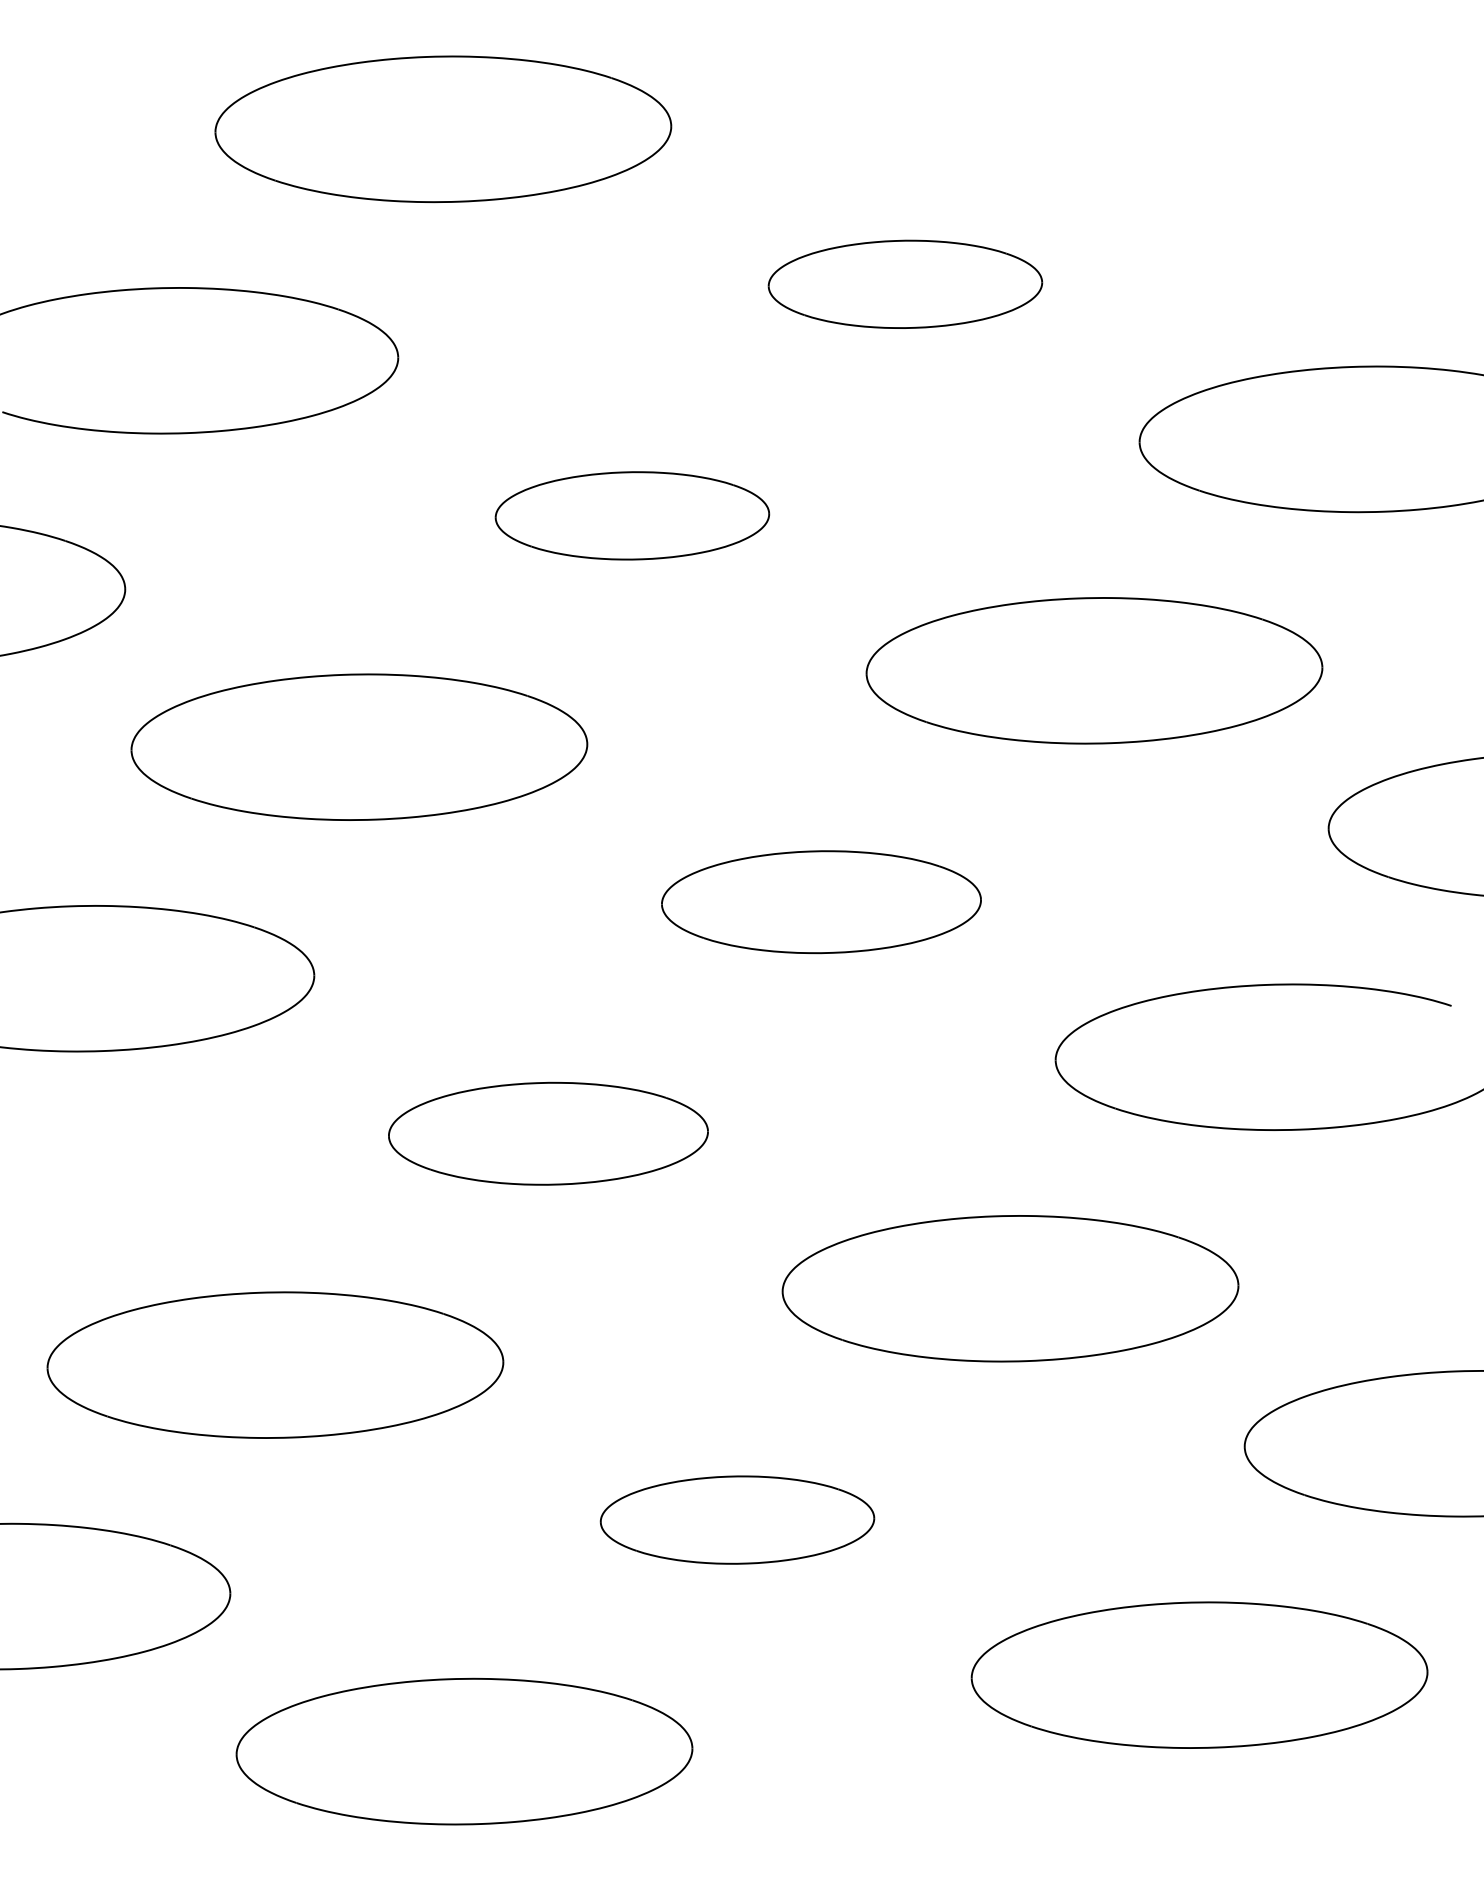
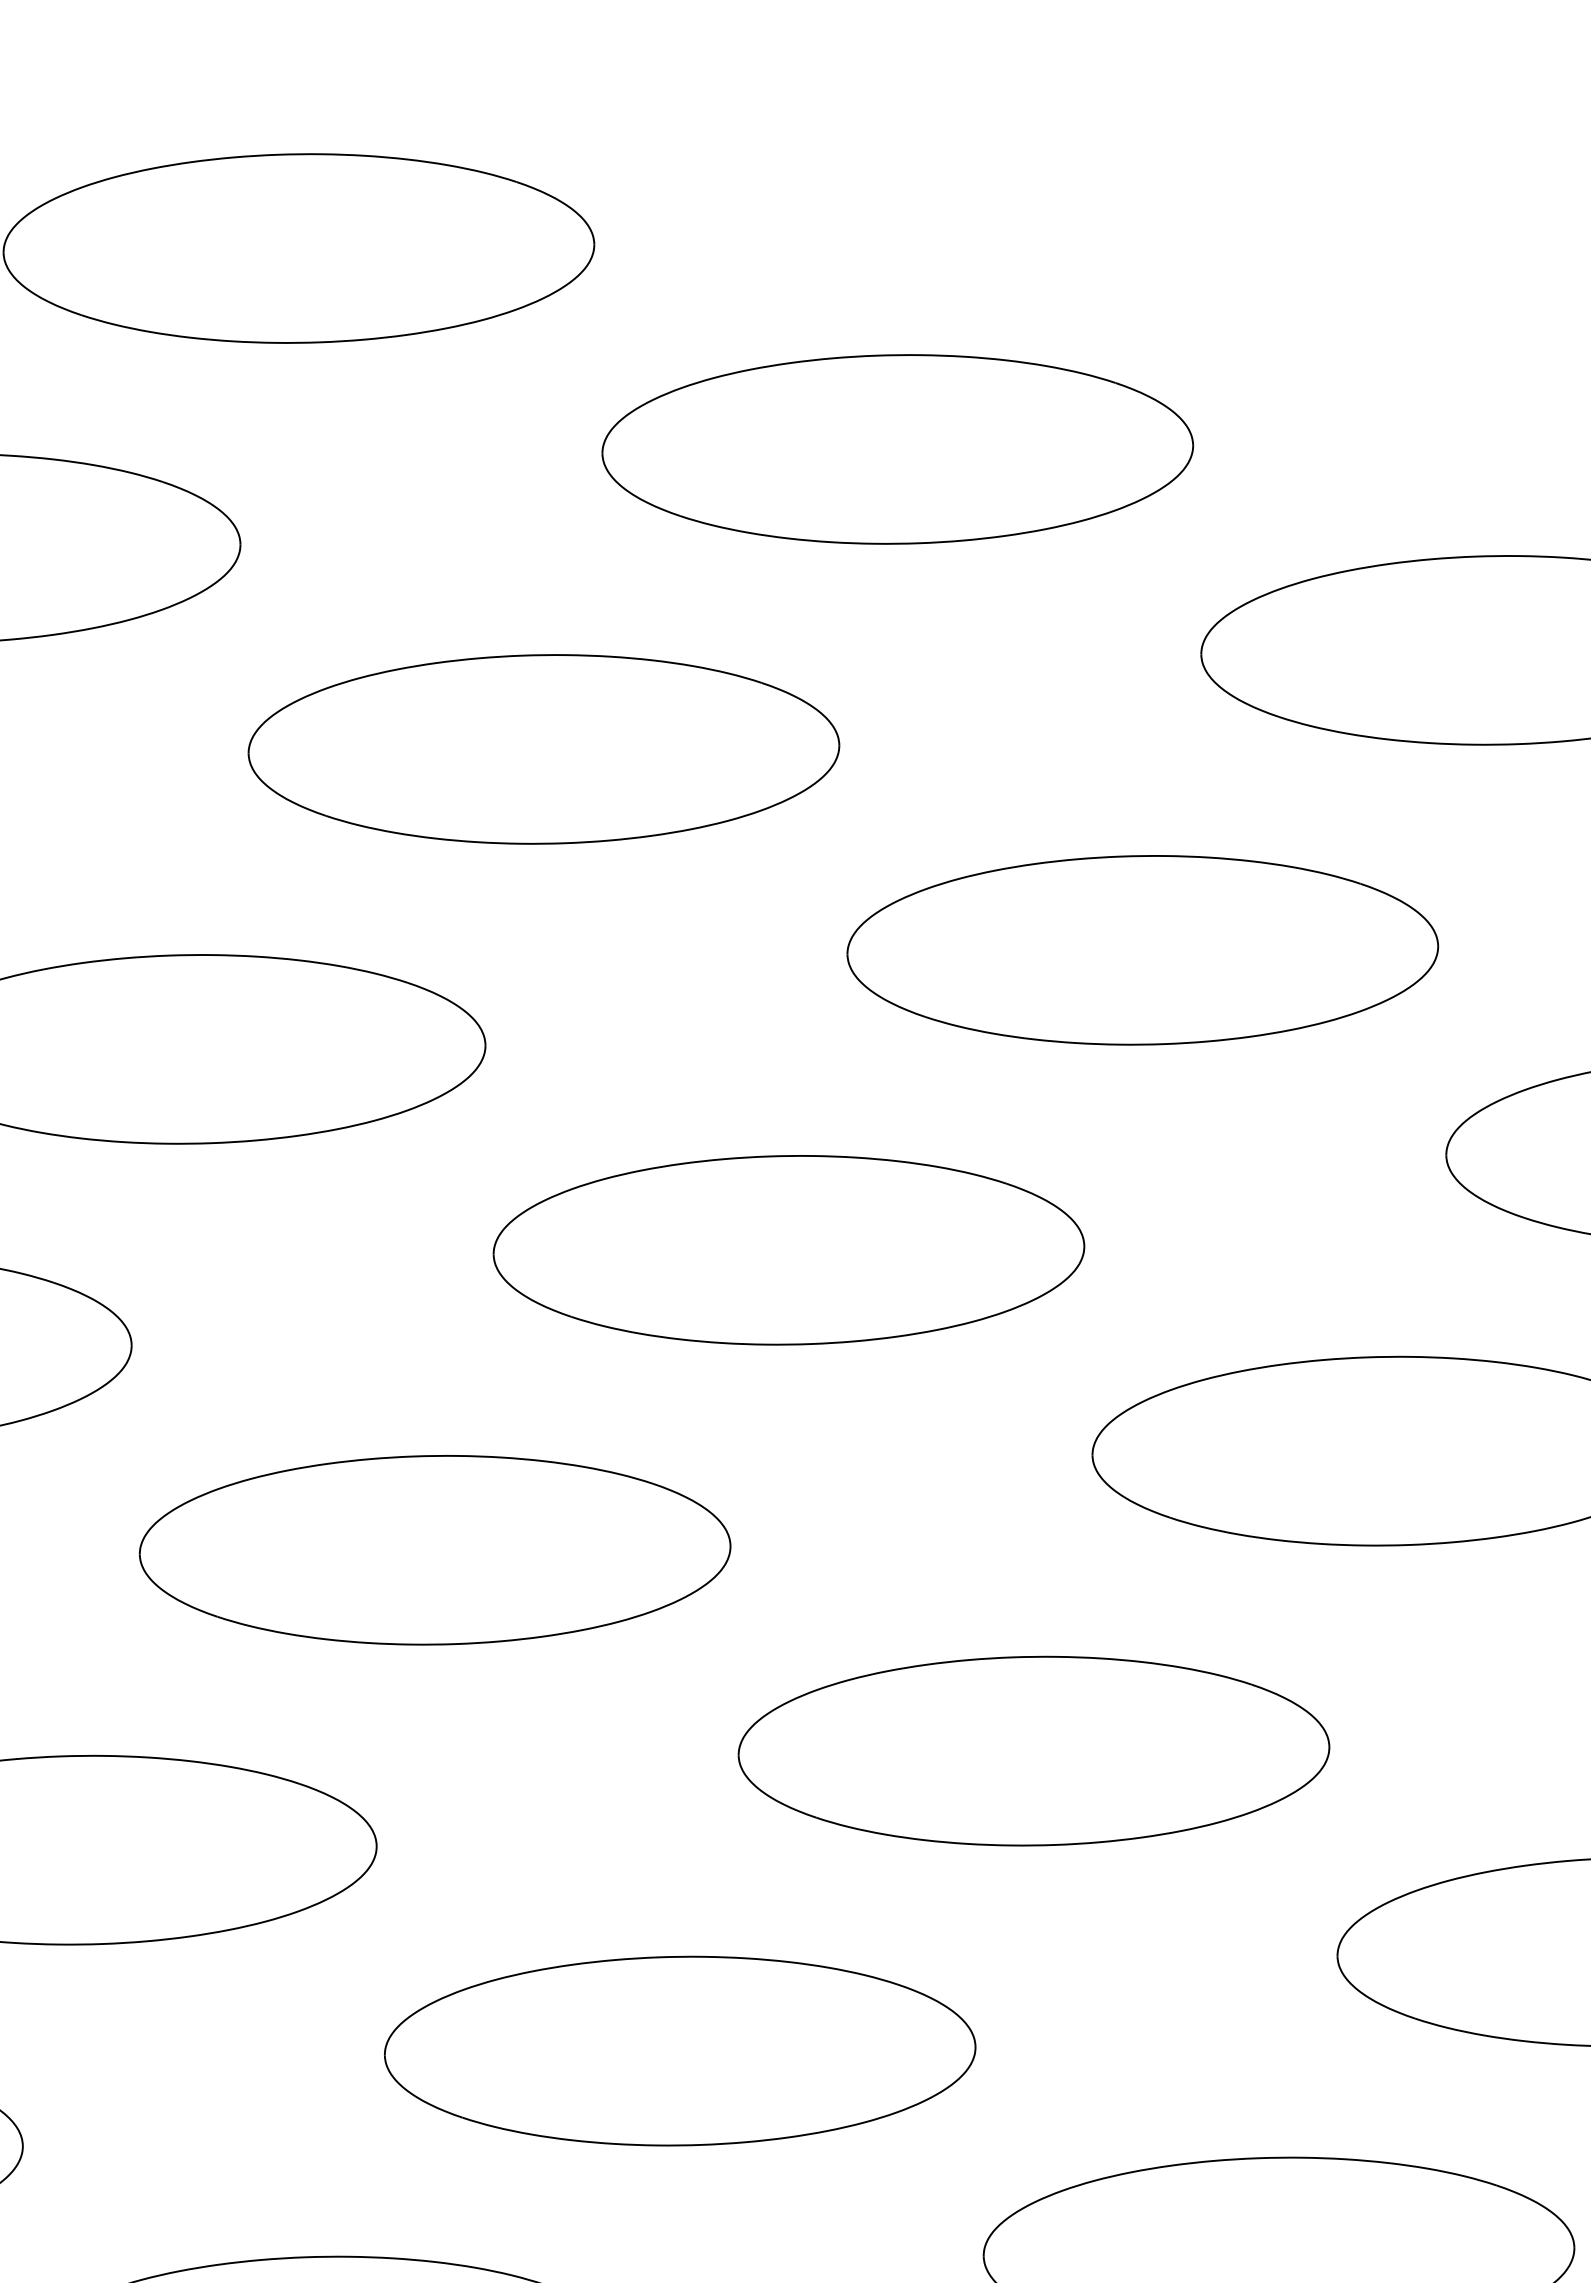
part: (905, 284) -> (897, 449), size x1.67
part: (632, 515) -> (544, 749), size x1.67
part: (821, 901) -> (789, 1249), size x1.43
part: (548, 1133) -> (435, 1549), size x1.43
part: (737, 1519) -> (680, 2050), size x1.67

